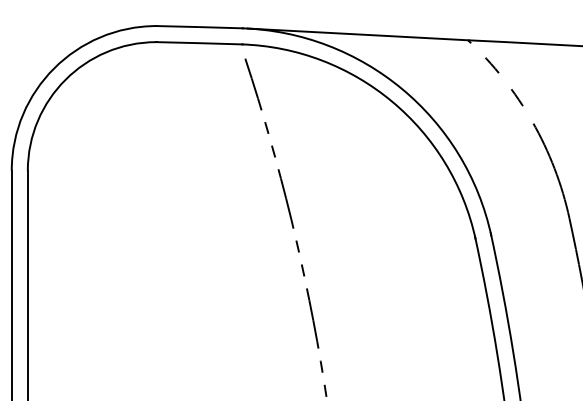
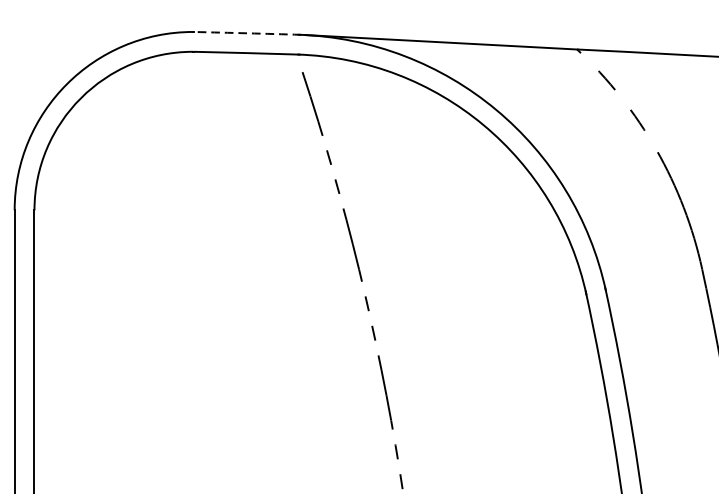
arc: (200, 27) -> (247, 33), solid -> dashed

